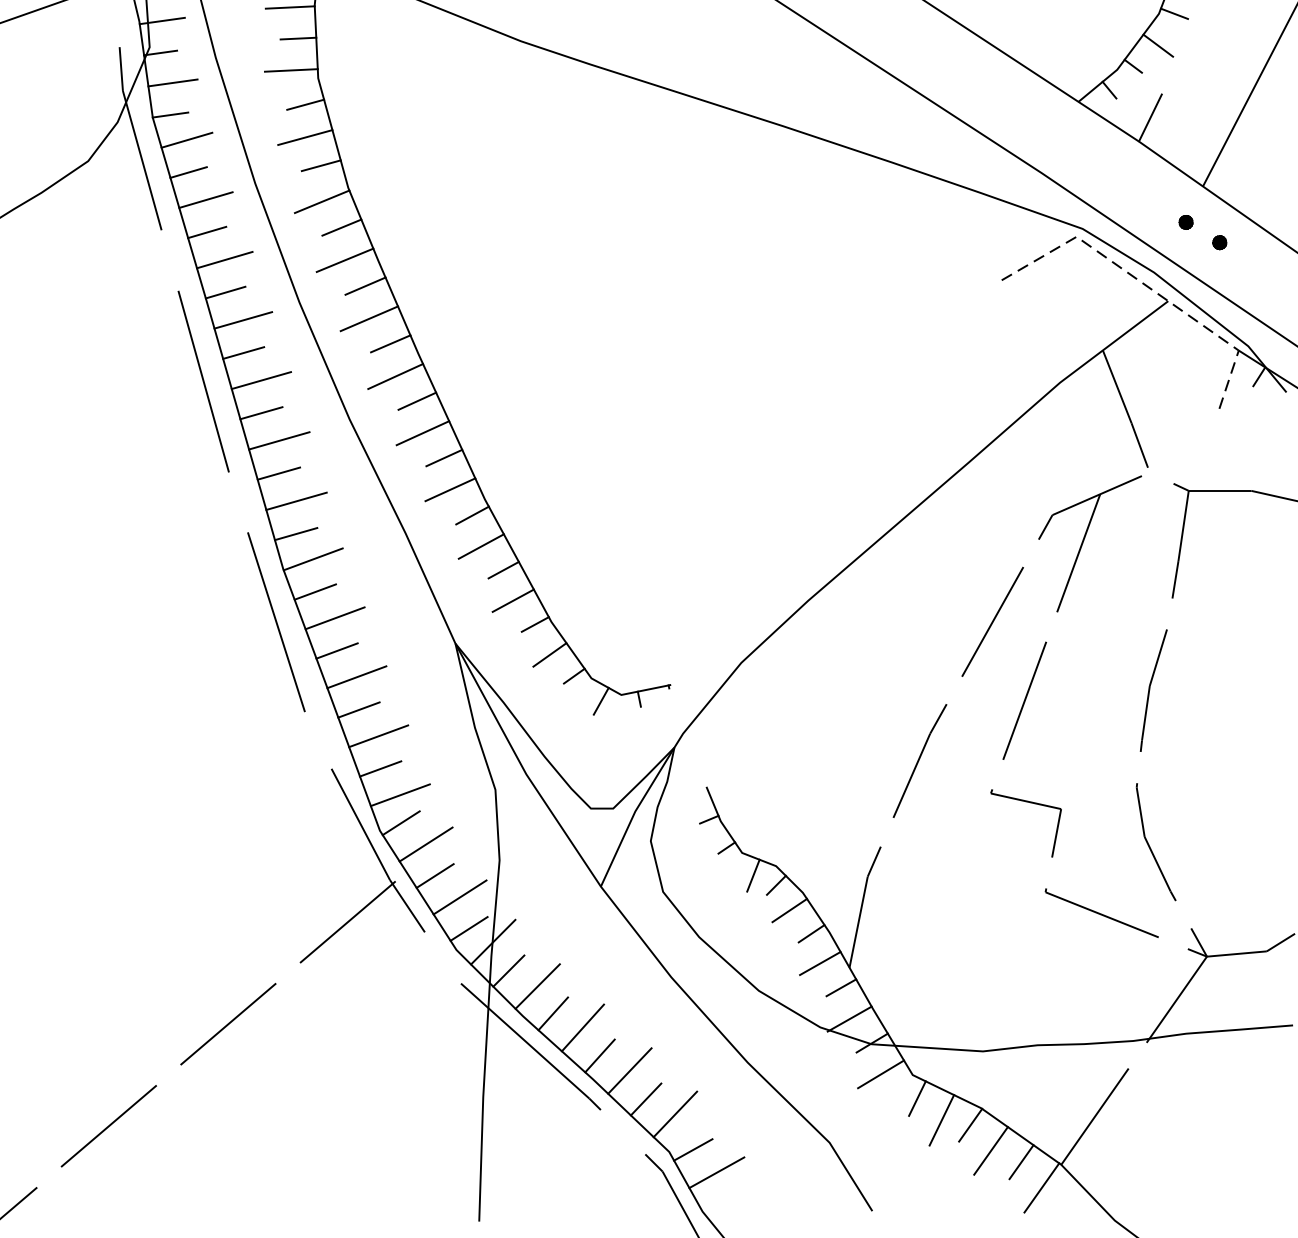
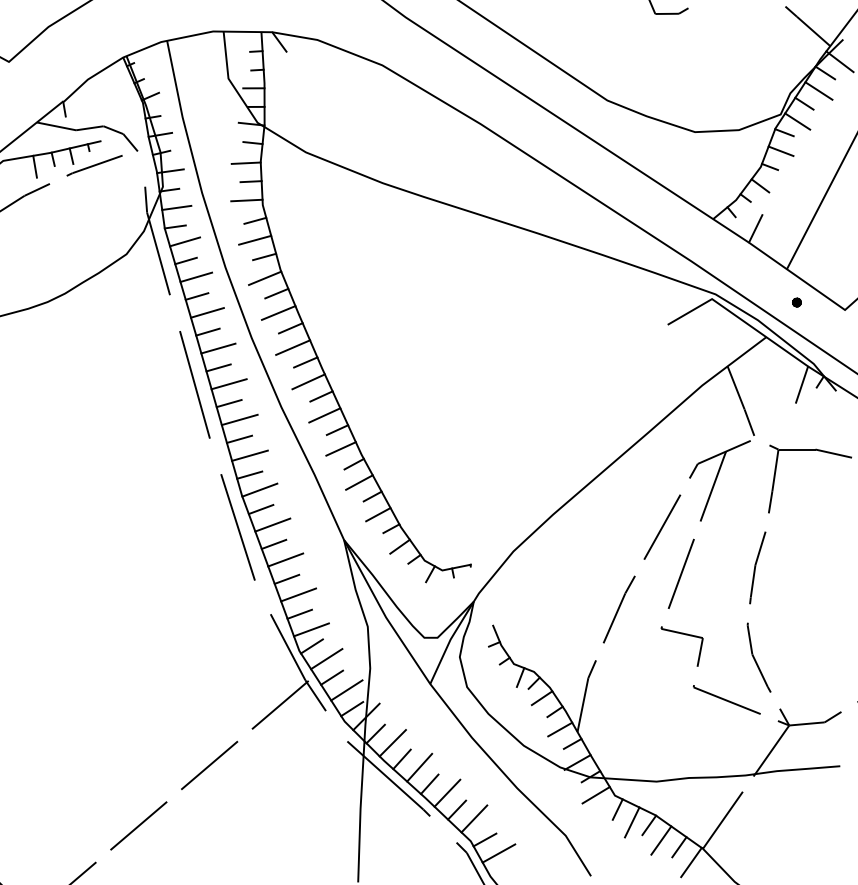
part: (1185, 222) -> (776, 290), removed
line: (1149, 288) -> (755, 329), dashed -> solid

